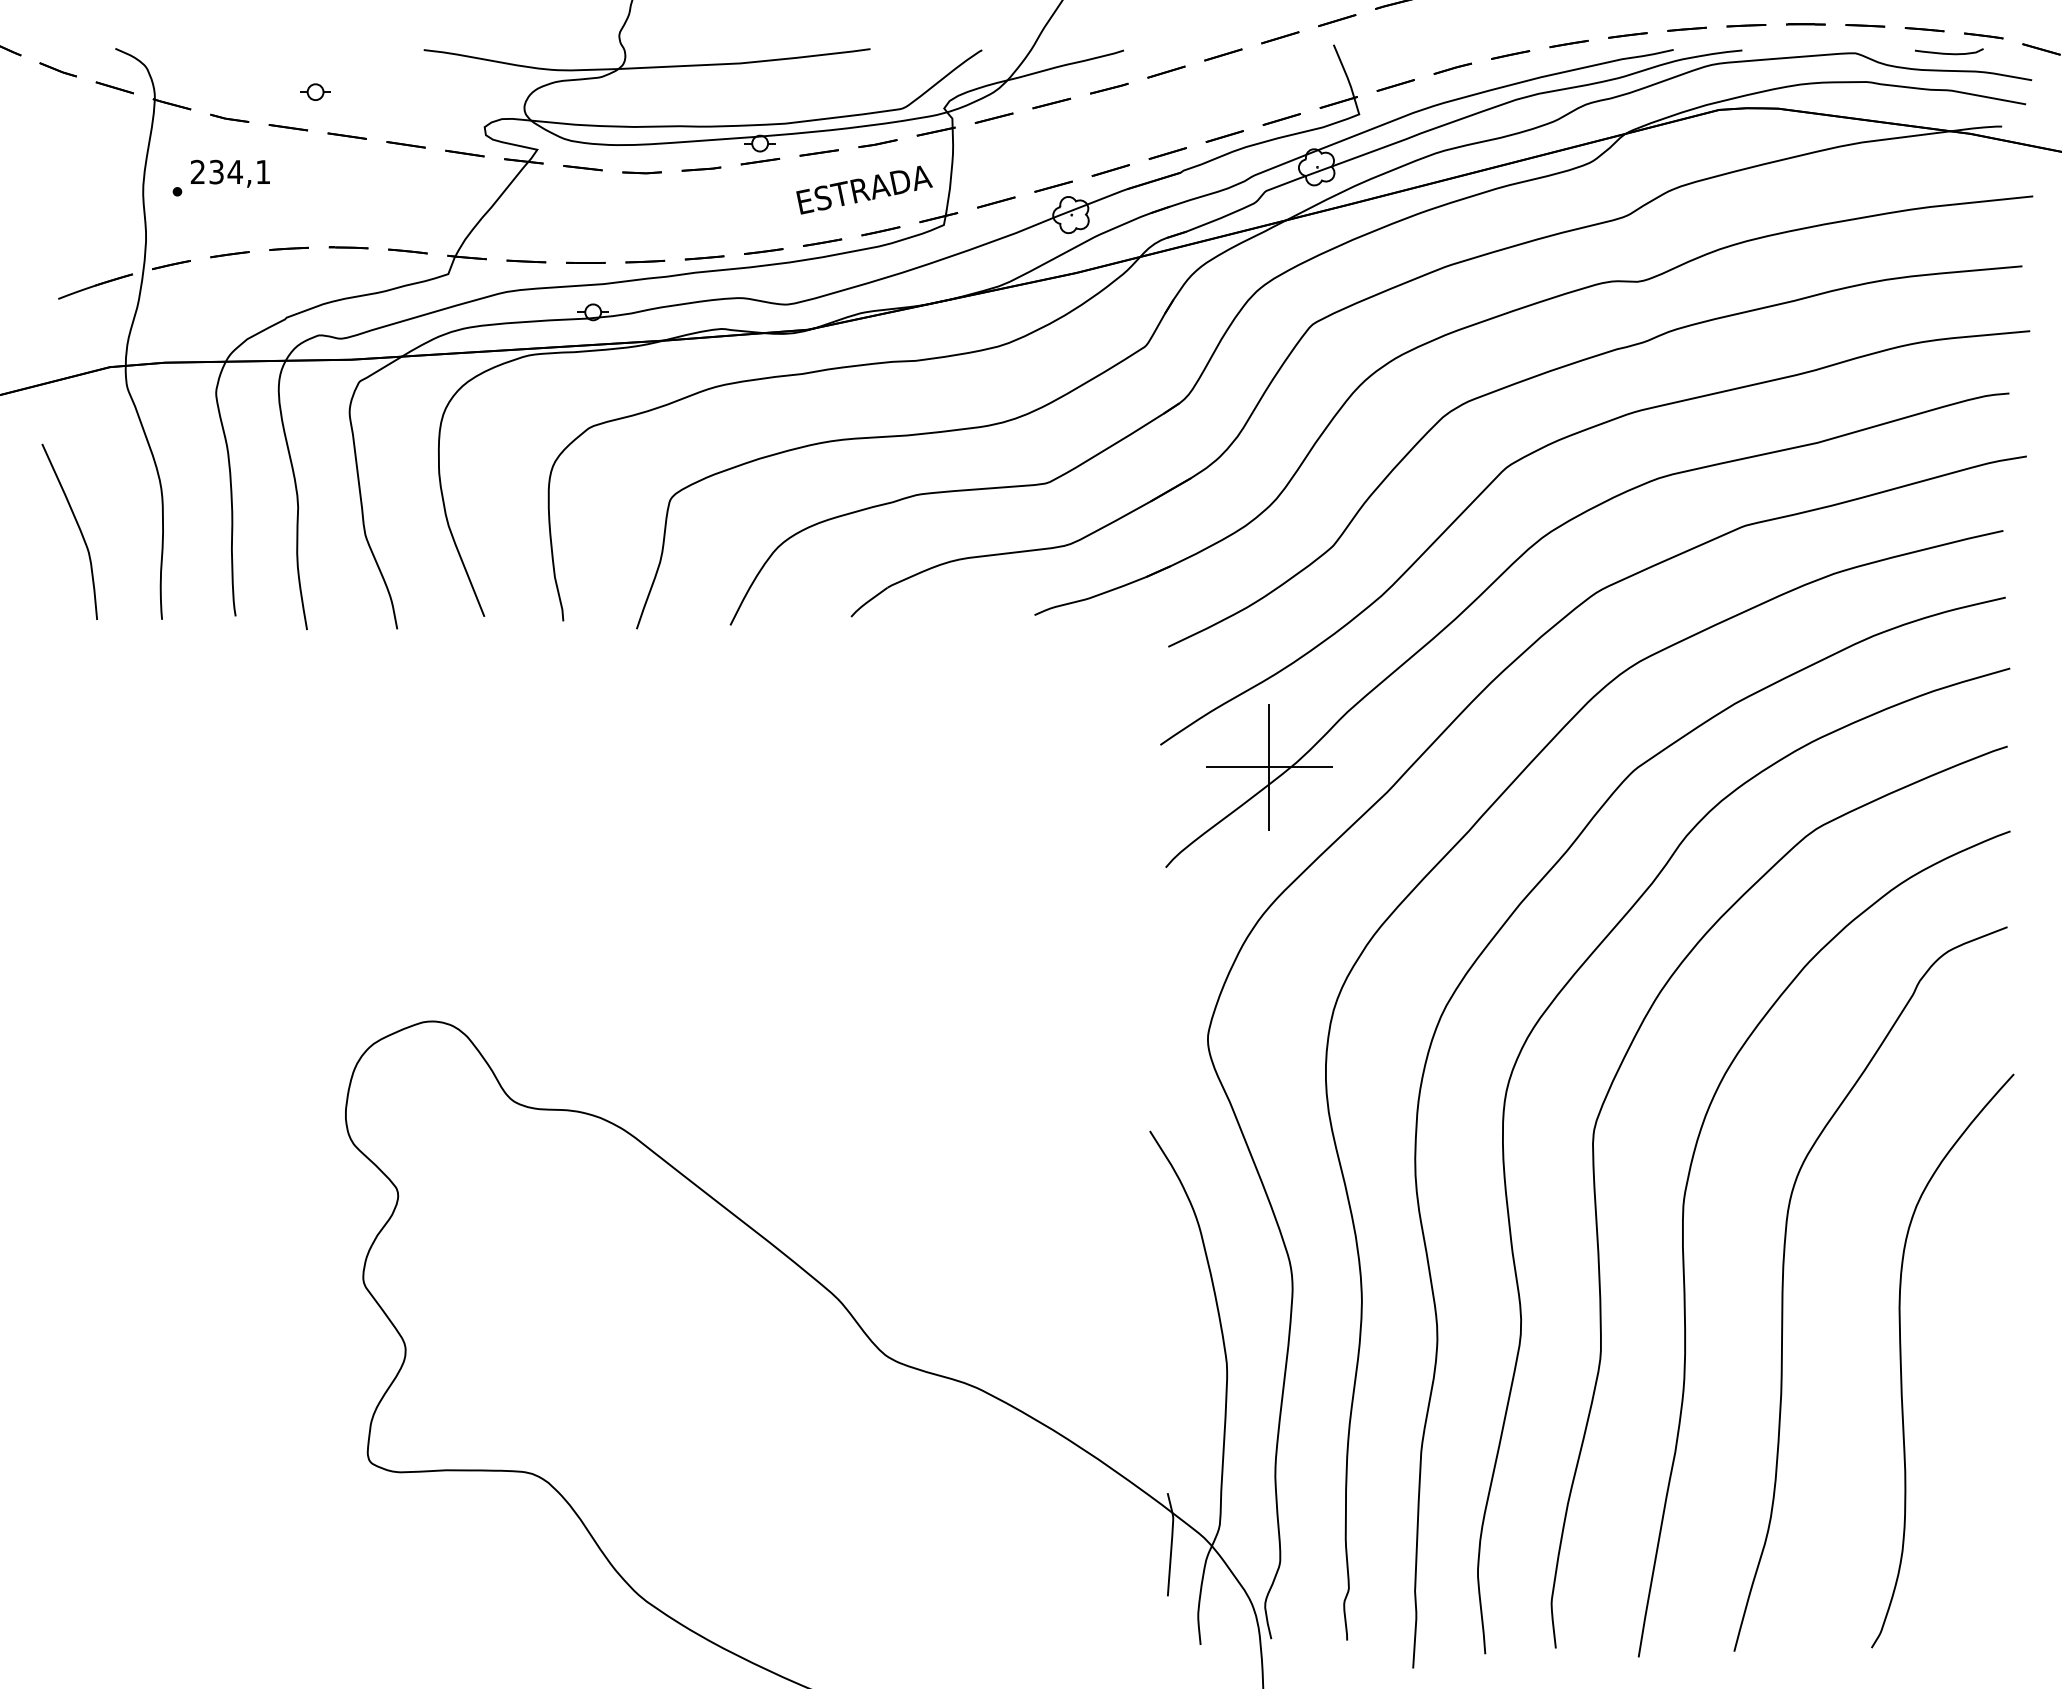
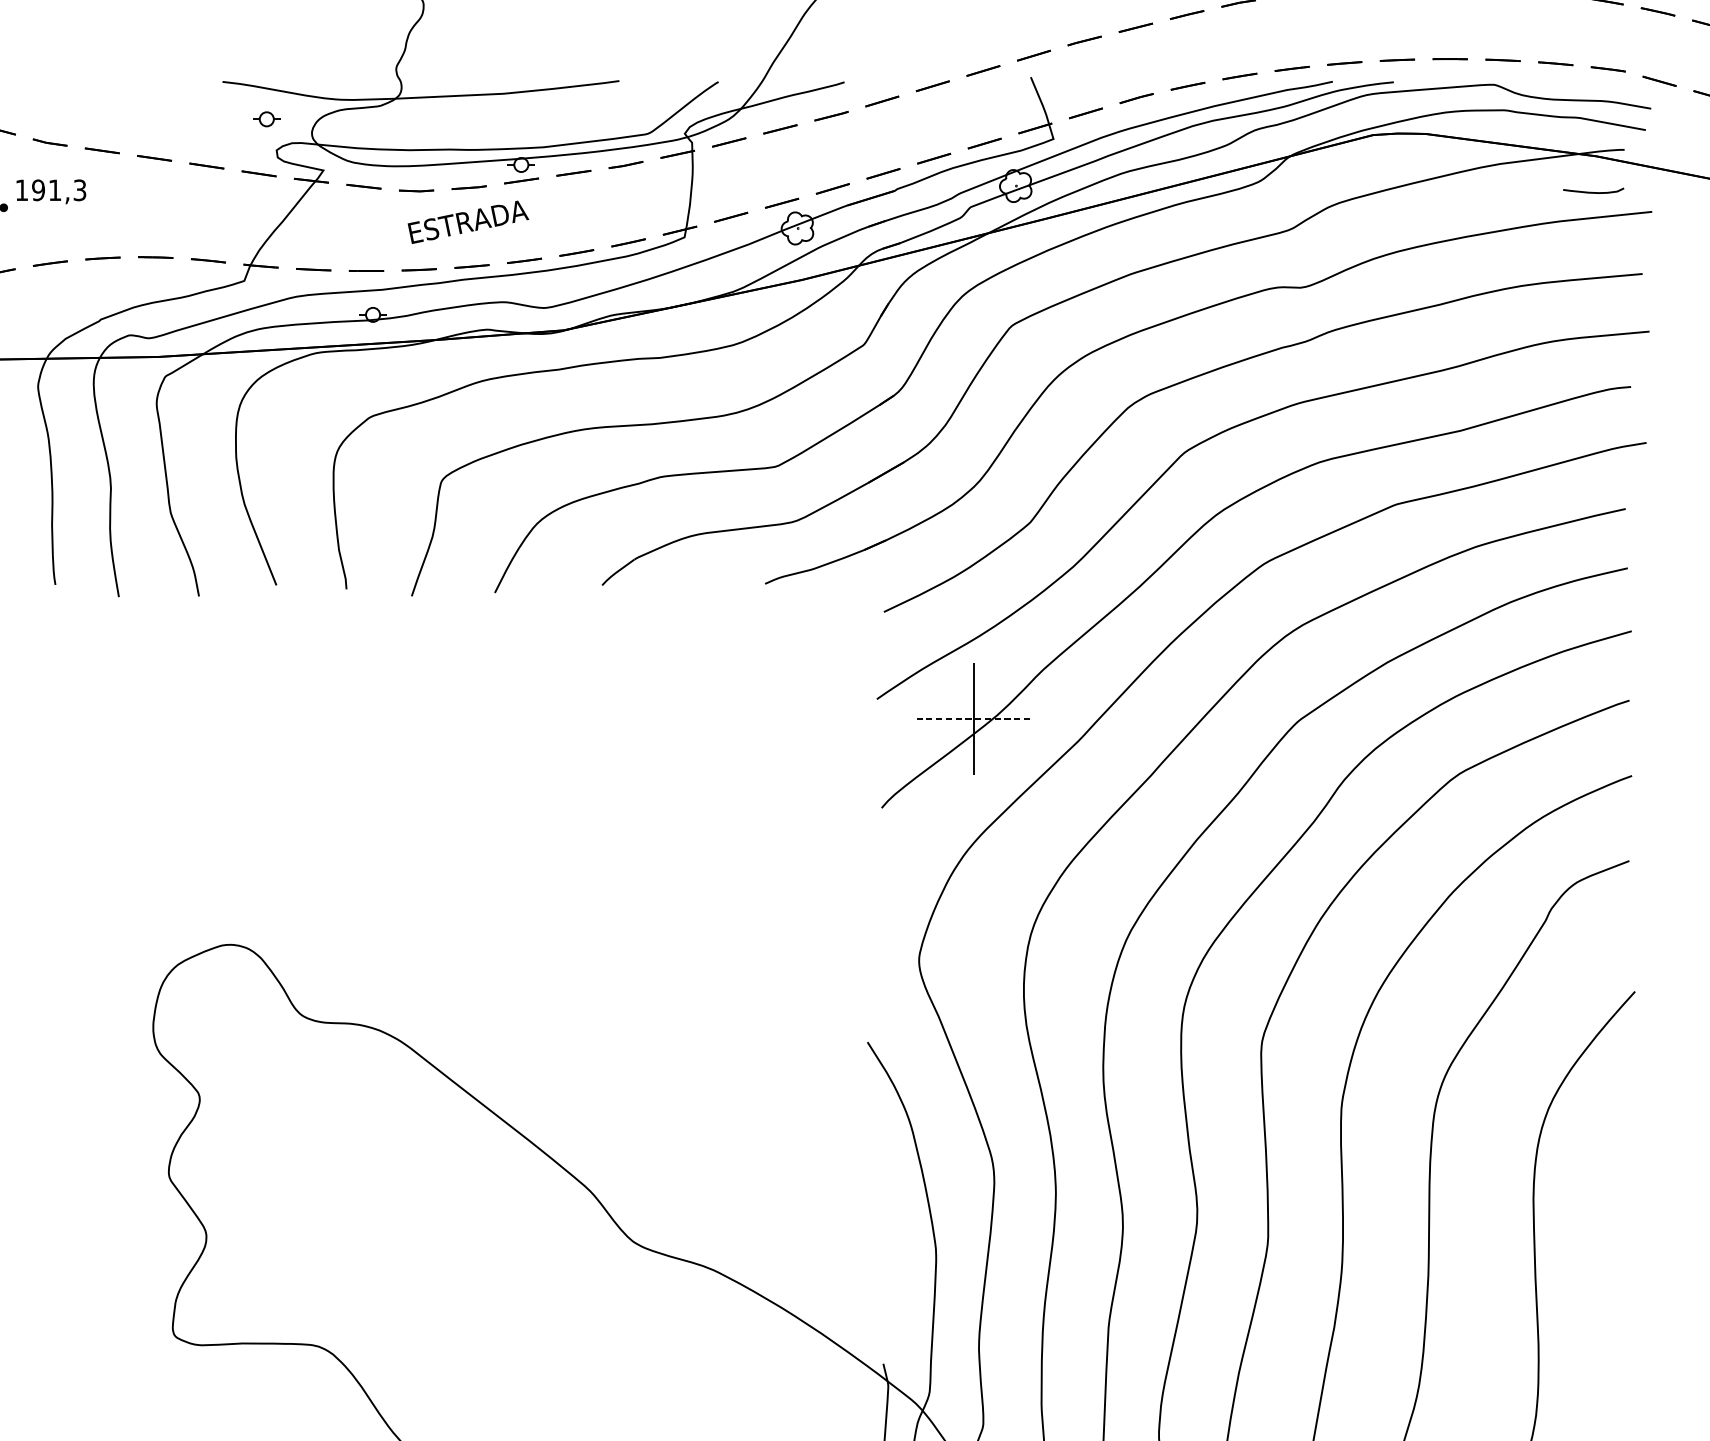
curve: (1949, 53) -> (1593, 192), moved
part: (315, 91) -> (266, 118), moved
text: (230, 171) -> (50, 189), 234,1 -> 191,3
text: (864, 189) -> (468, 221), moved
line: (1268, 767) -> (972, 719), solid -> dashed

